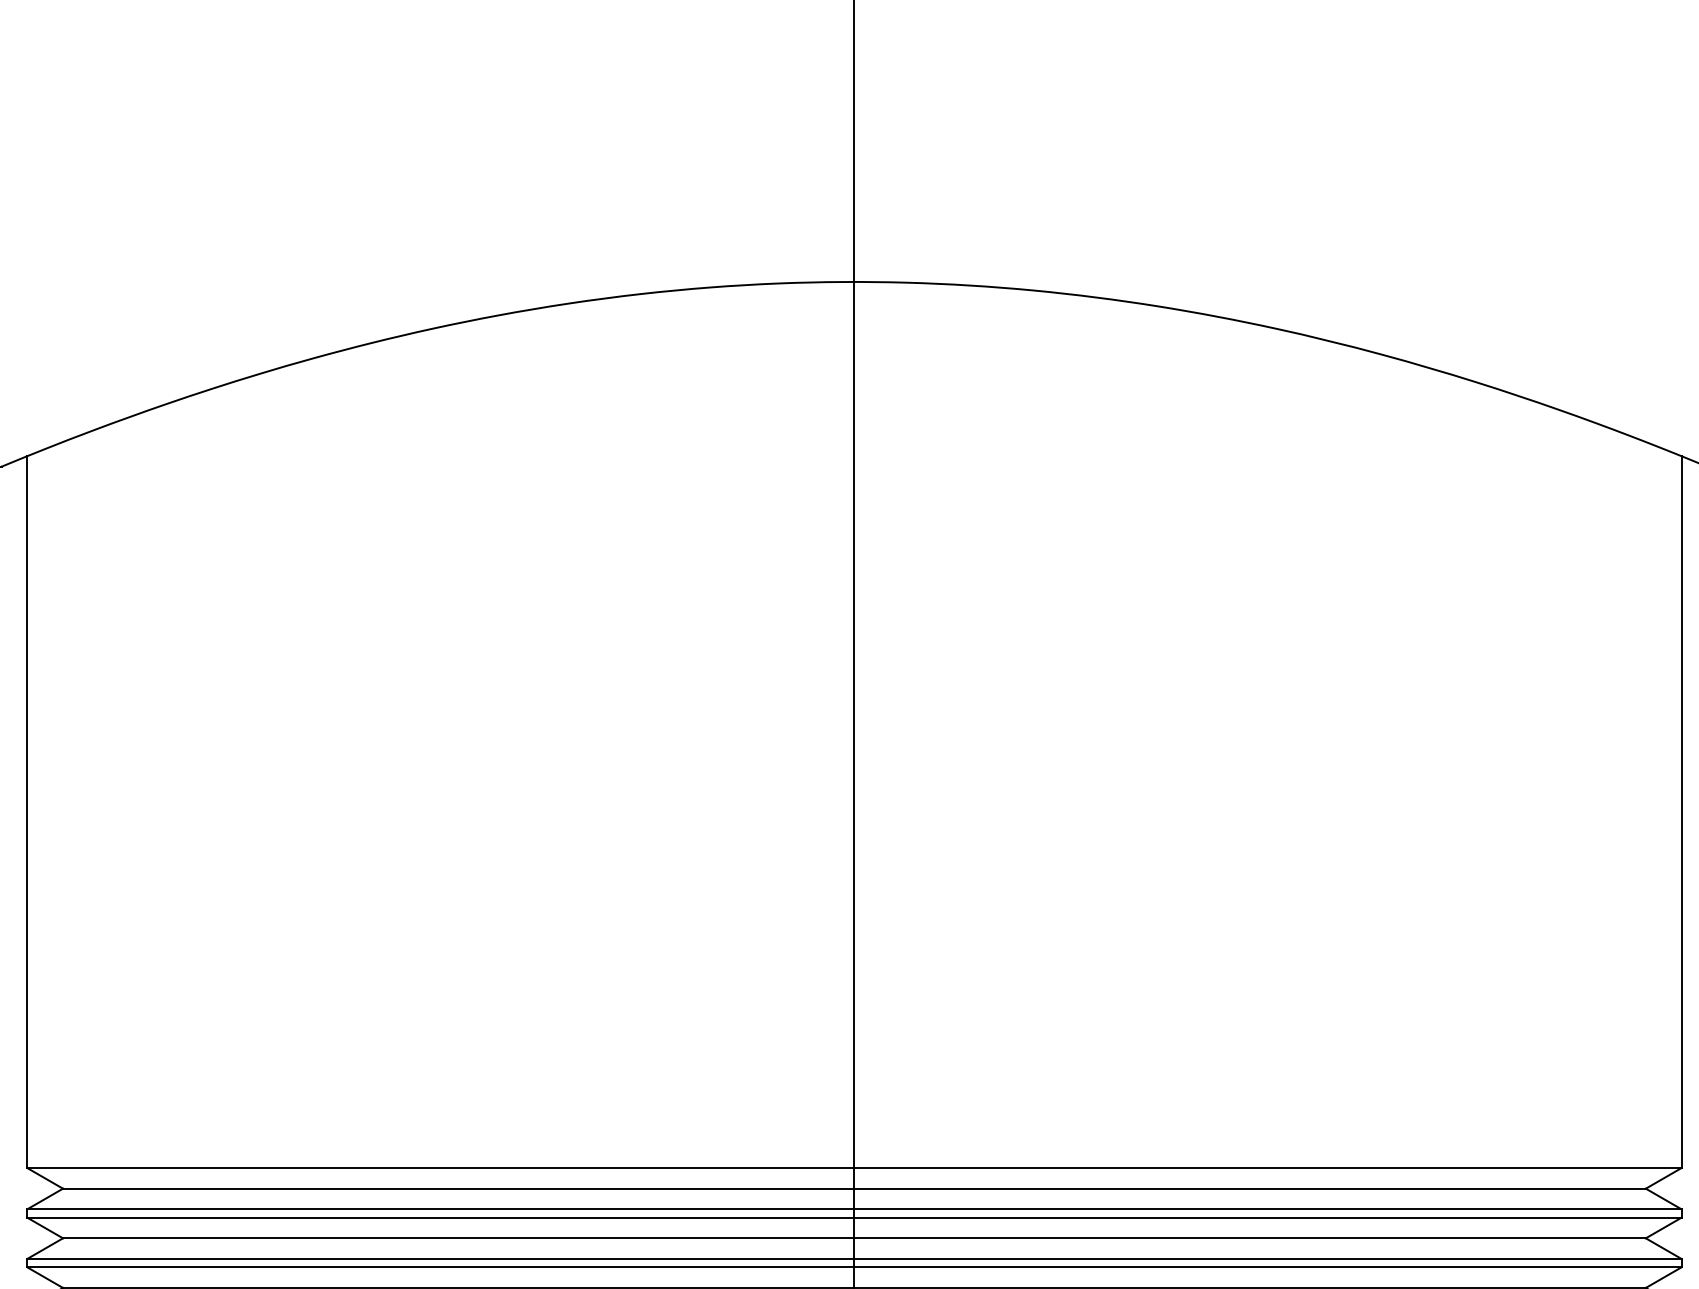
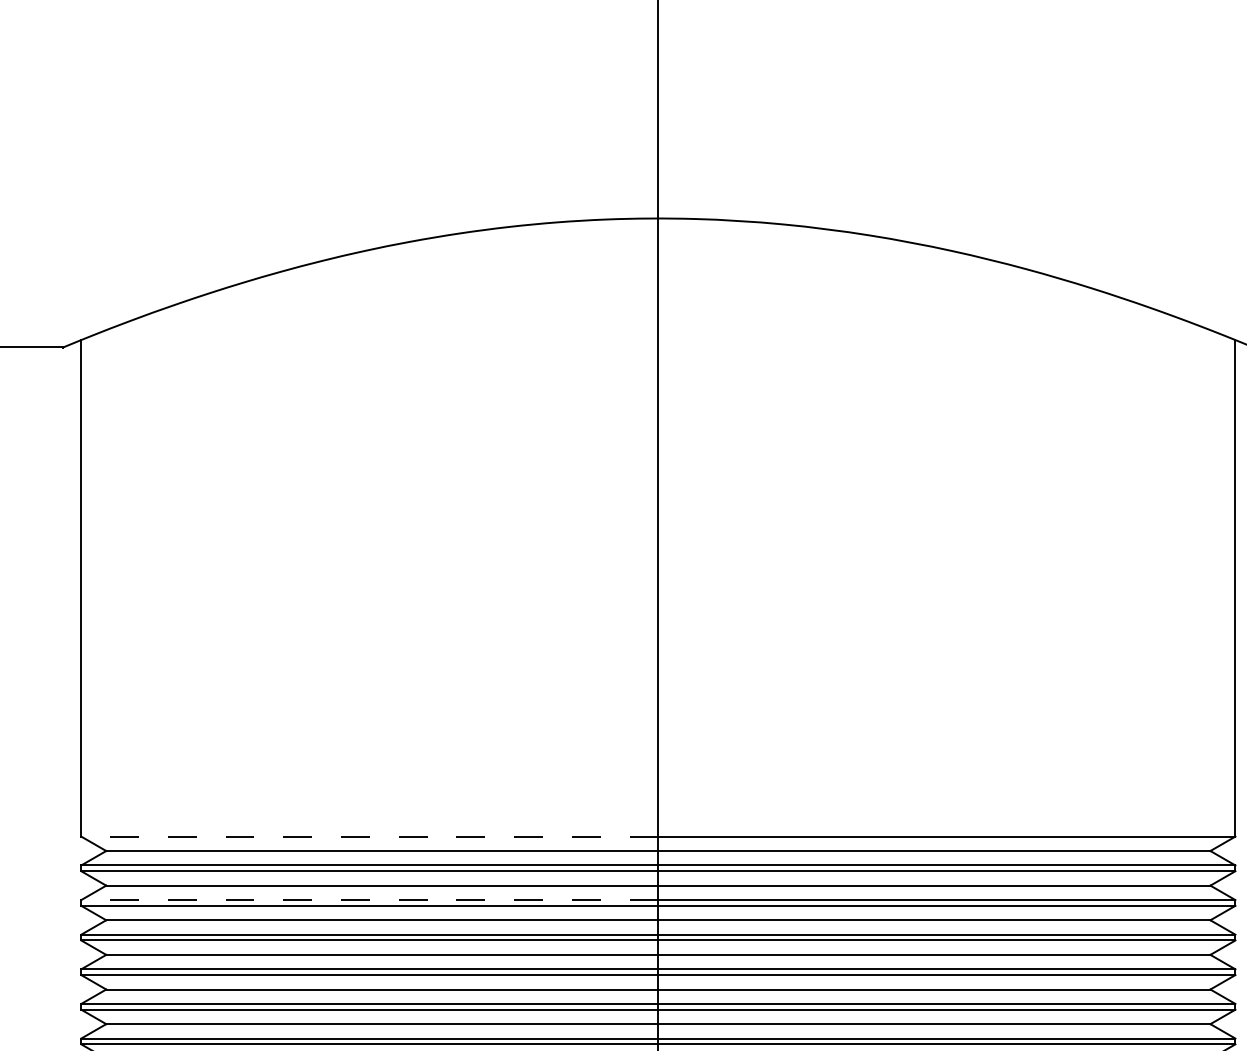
line: (440, 1167) -> (369, 836), solid -> dashed
line: (440, 1259) -> (369, 900), solid -> dashed

